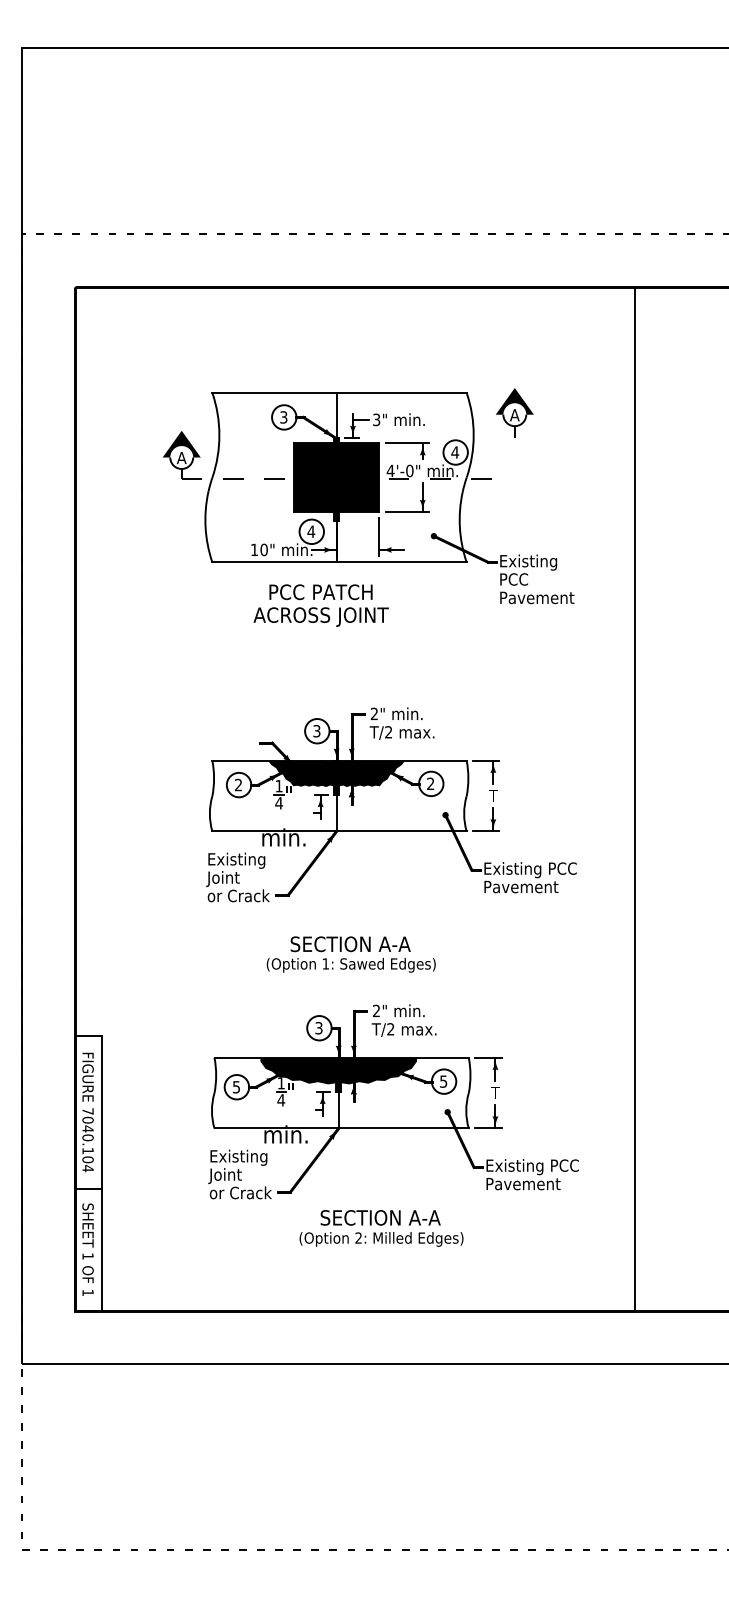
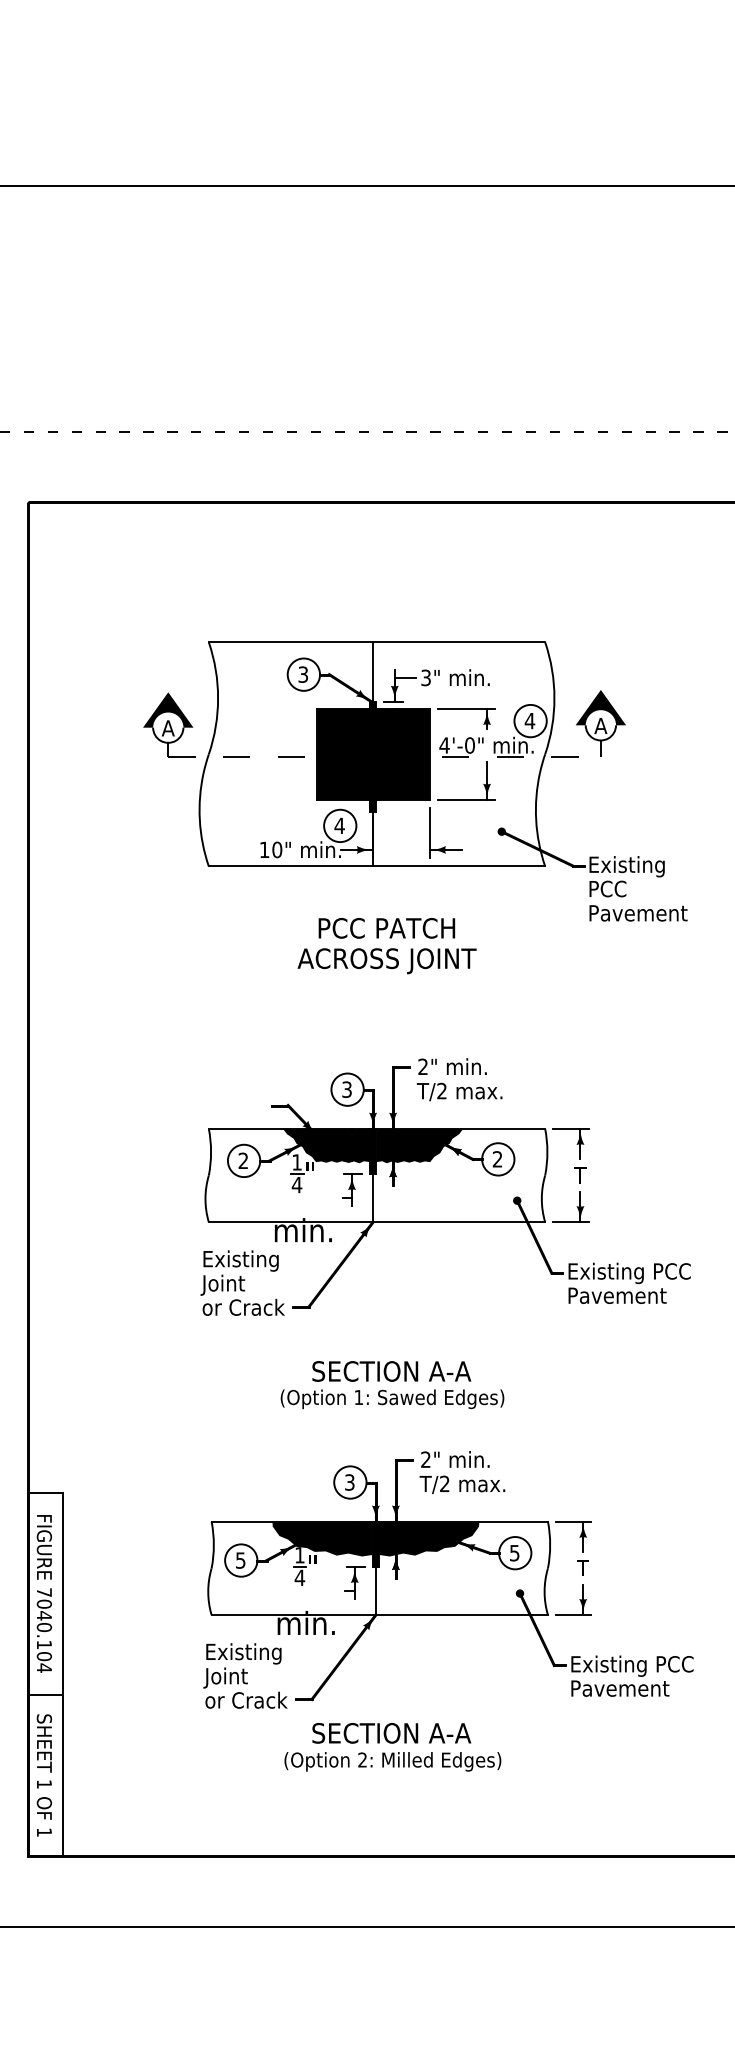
part: (514, 412) -> (600, 722), moved
text: (320, 605) -> (386, 945), moved
text: (381, 1228) -> (392, 1747), moved

